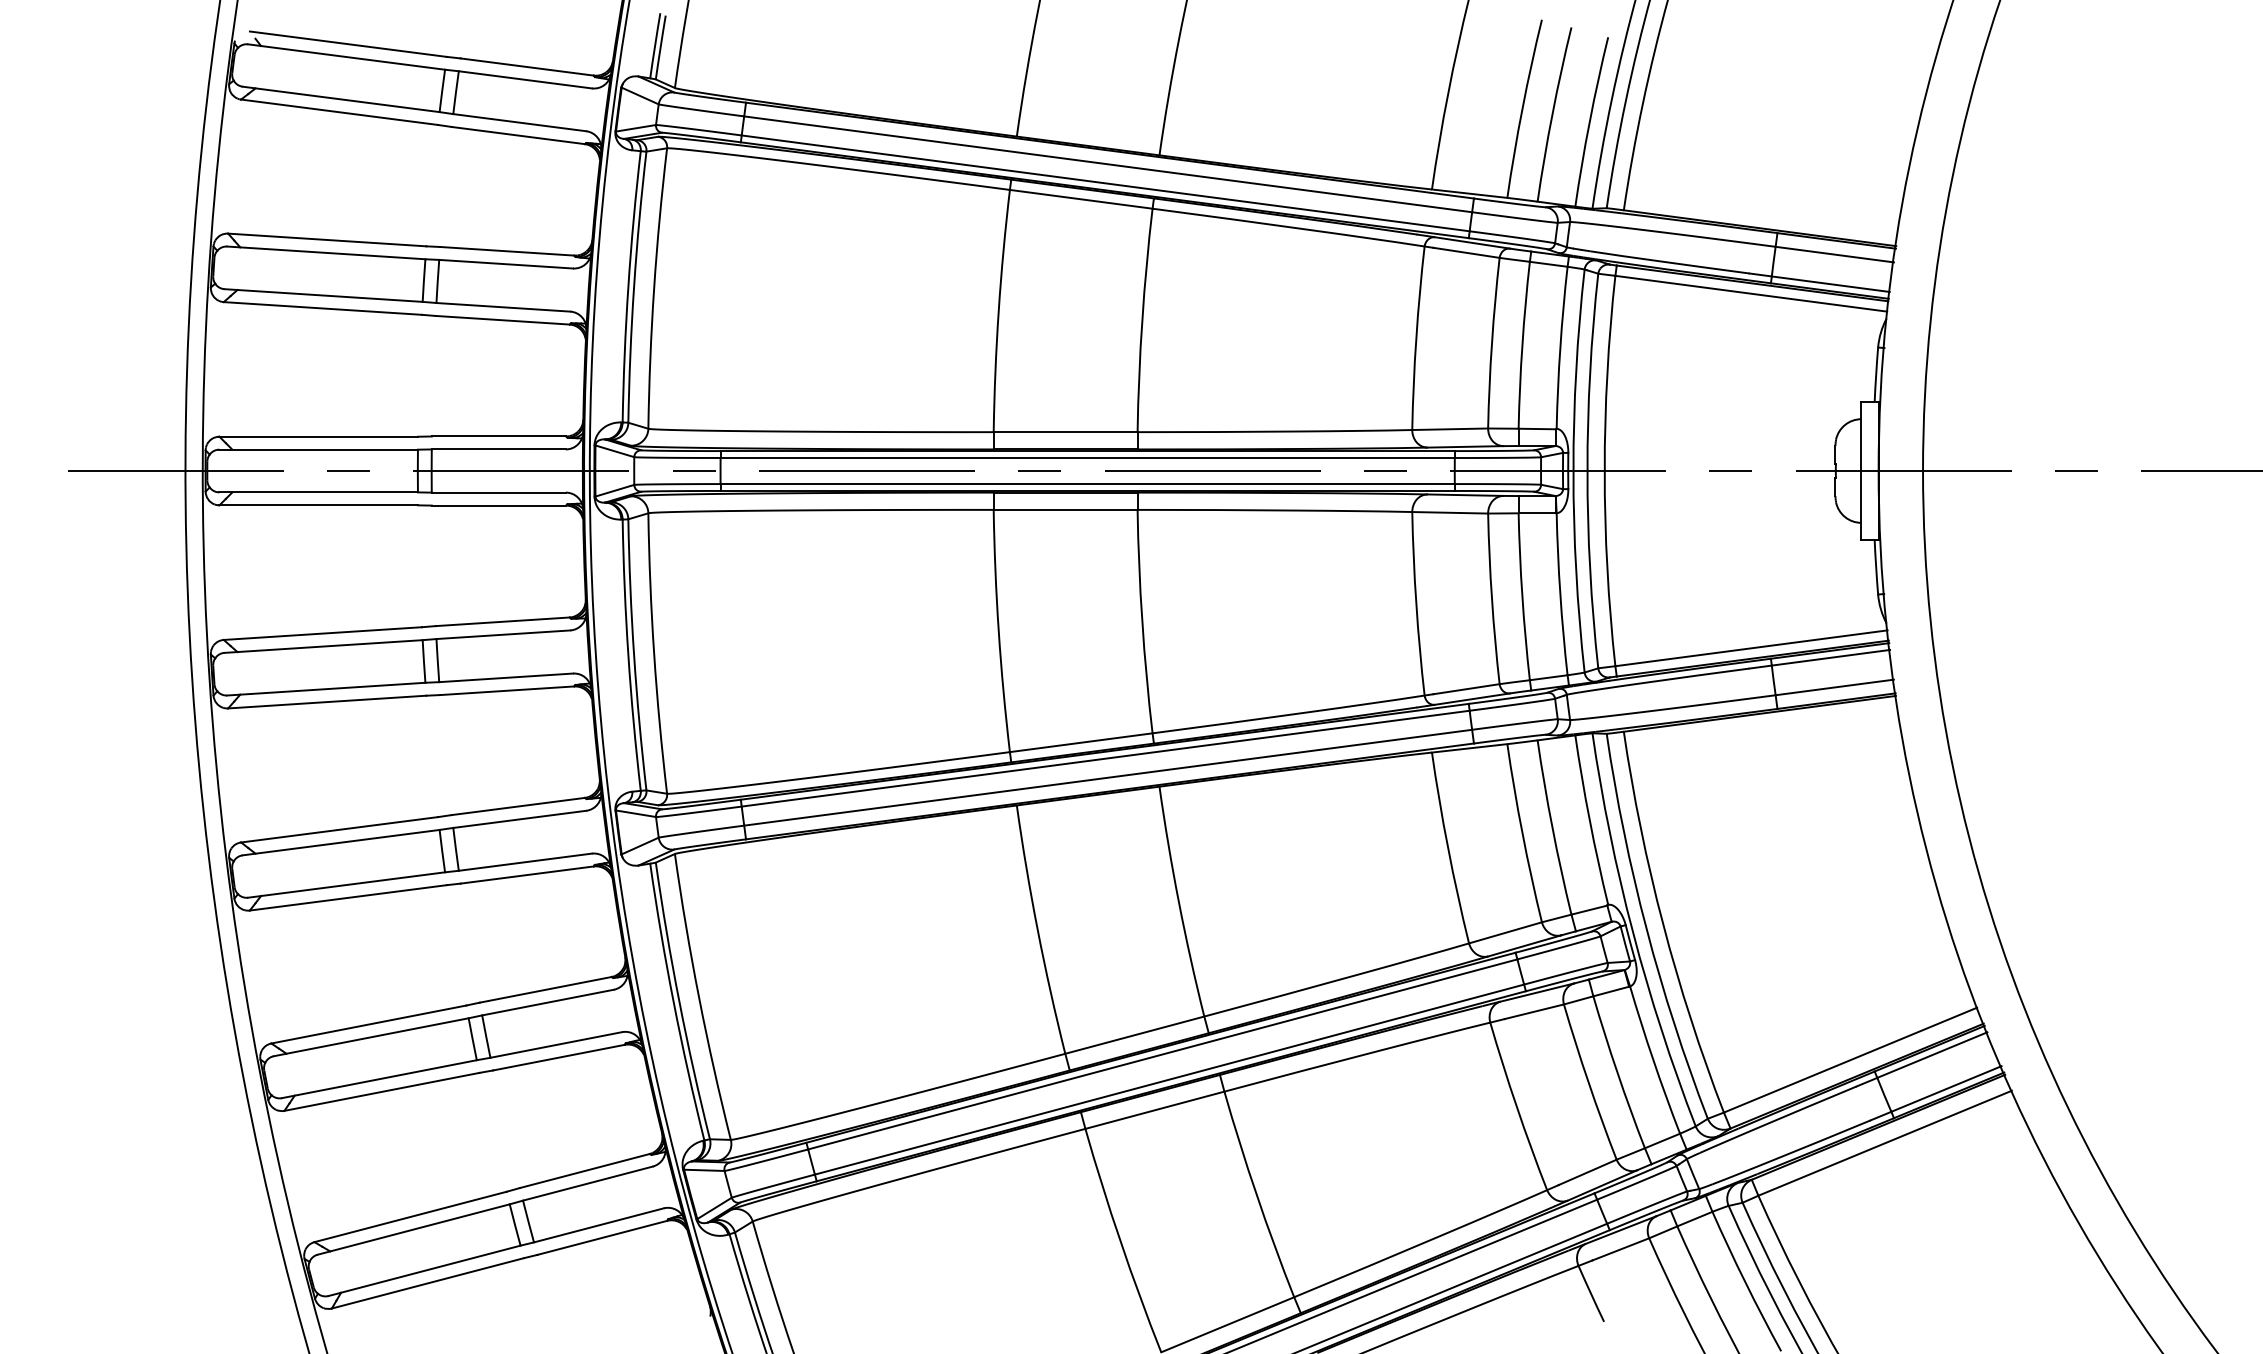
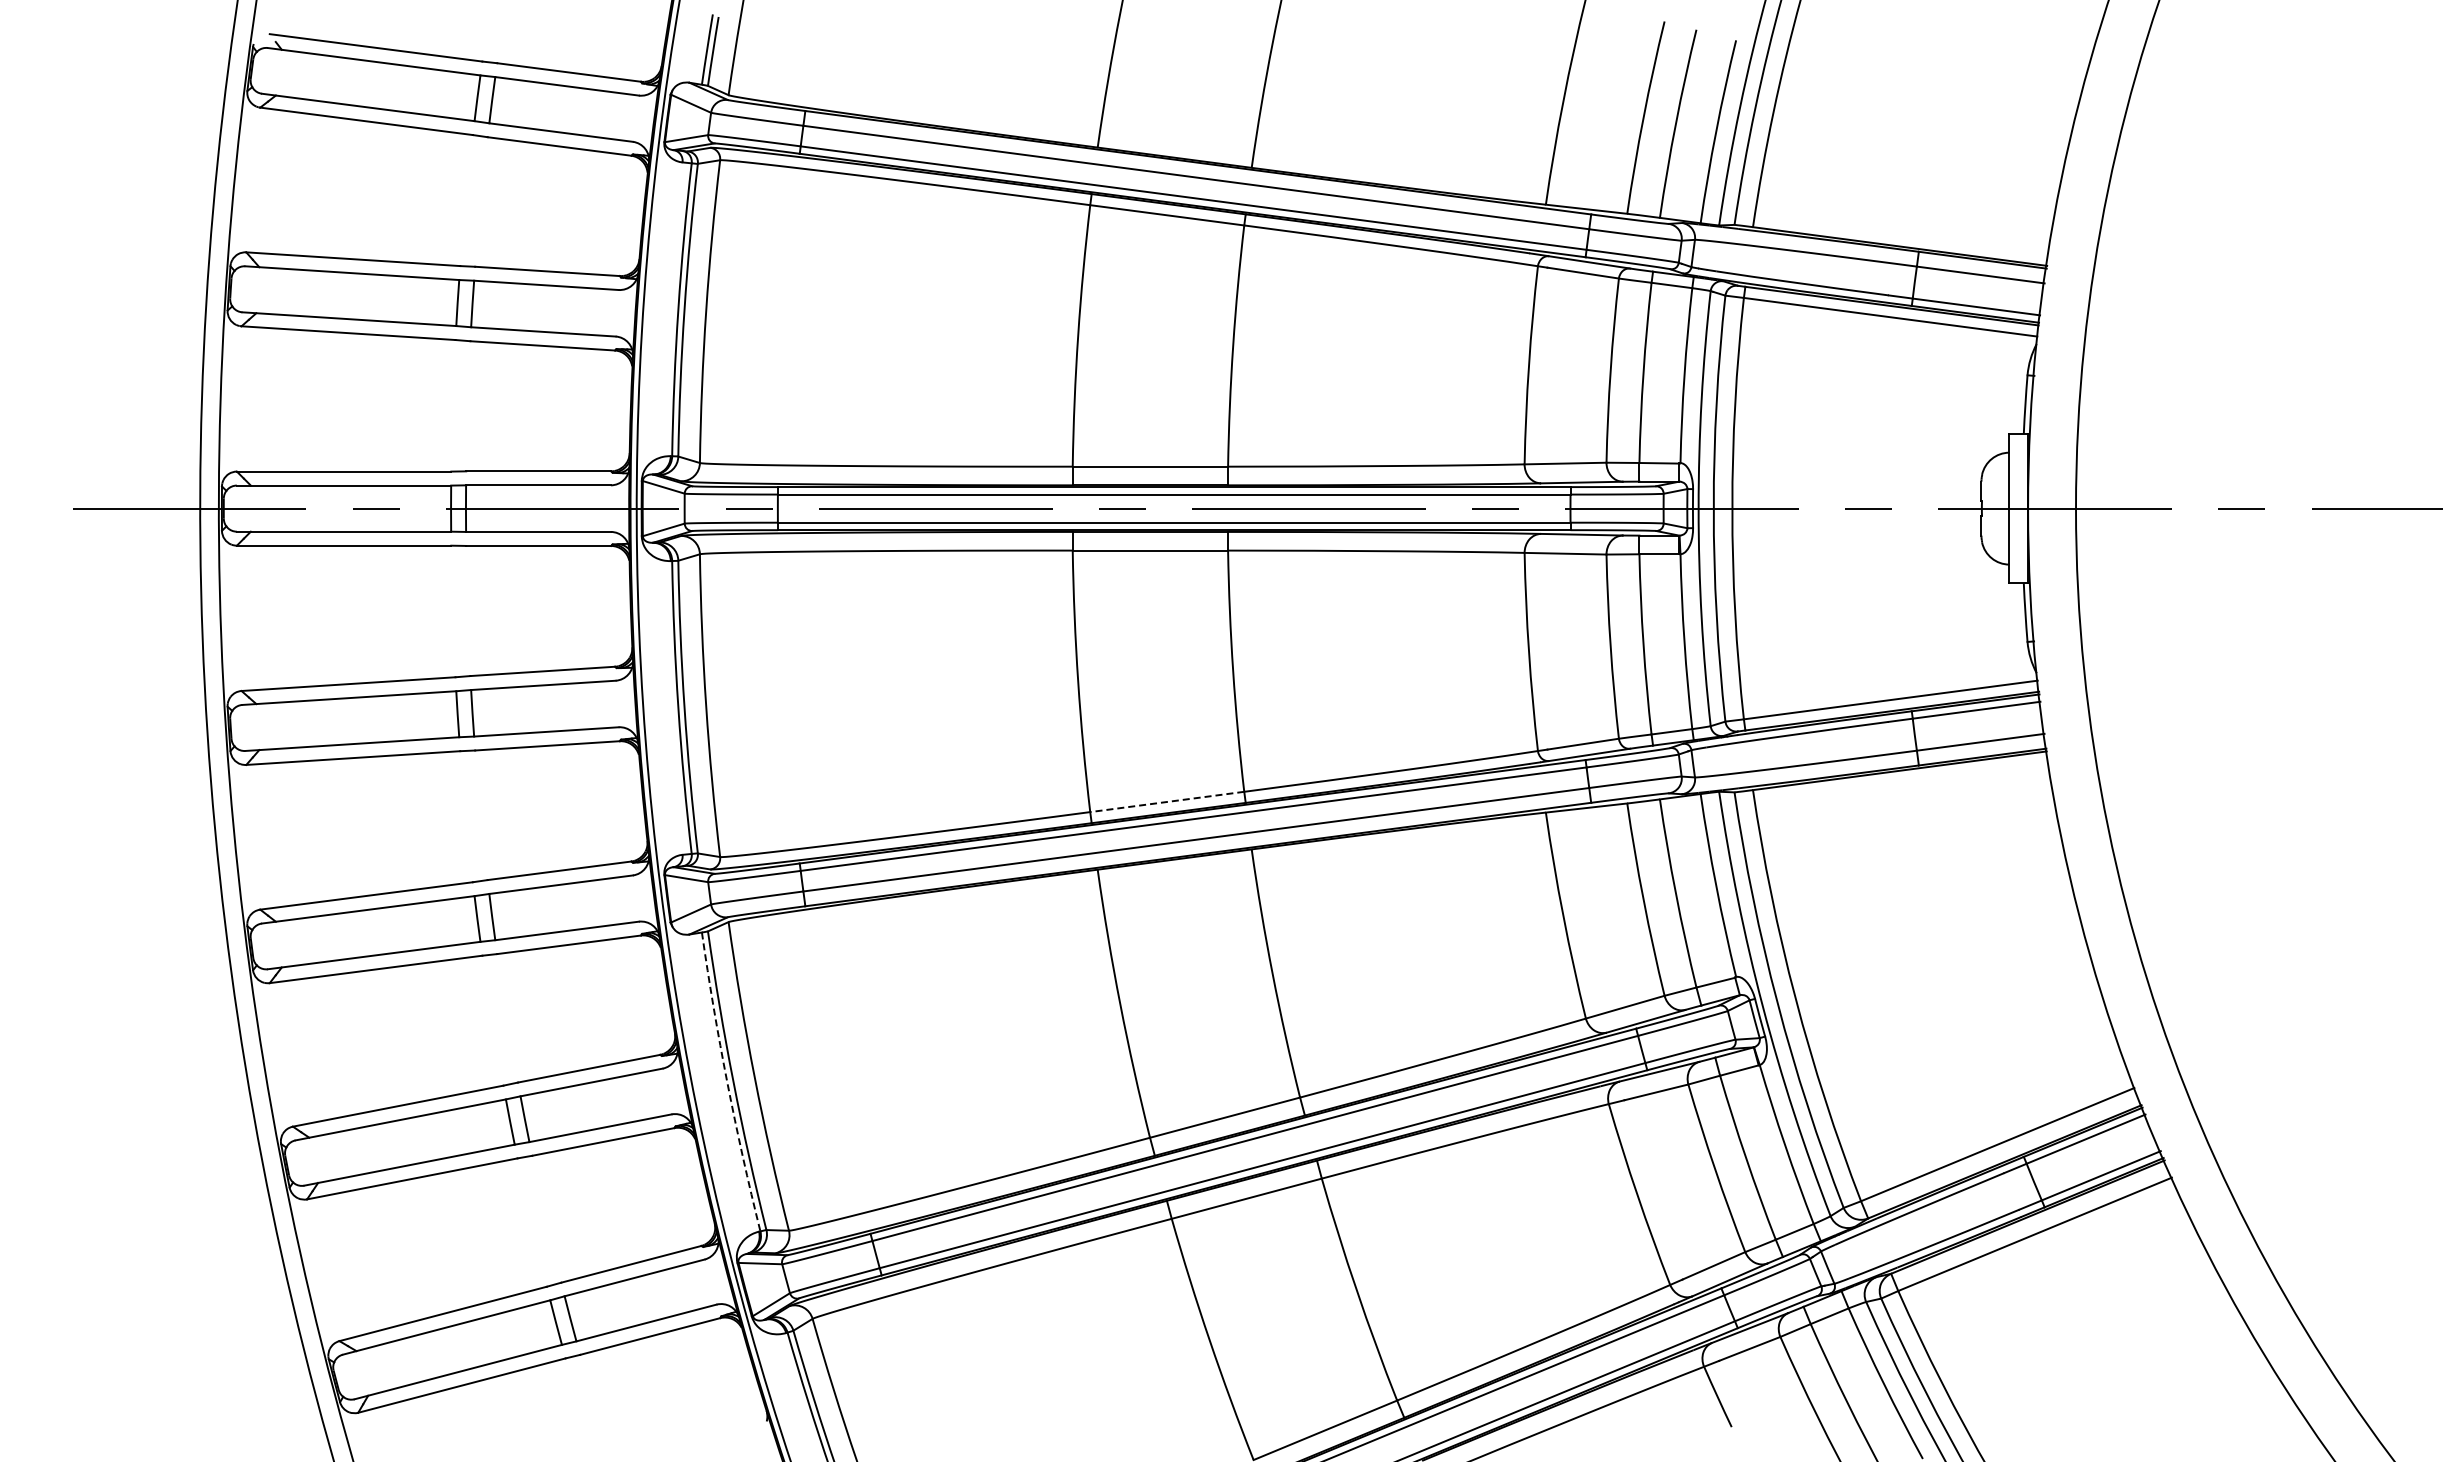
line: (1081, 742) -> (1167, 801), solid -> dashed
arc: (673, 1002) -> (727, 1082), solid -> dashed

